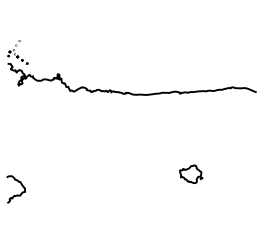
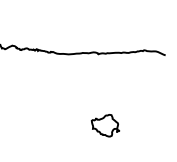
part: (191, 173) -> (105, 124), size x1.4

